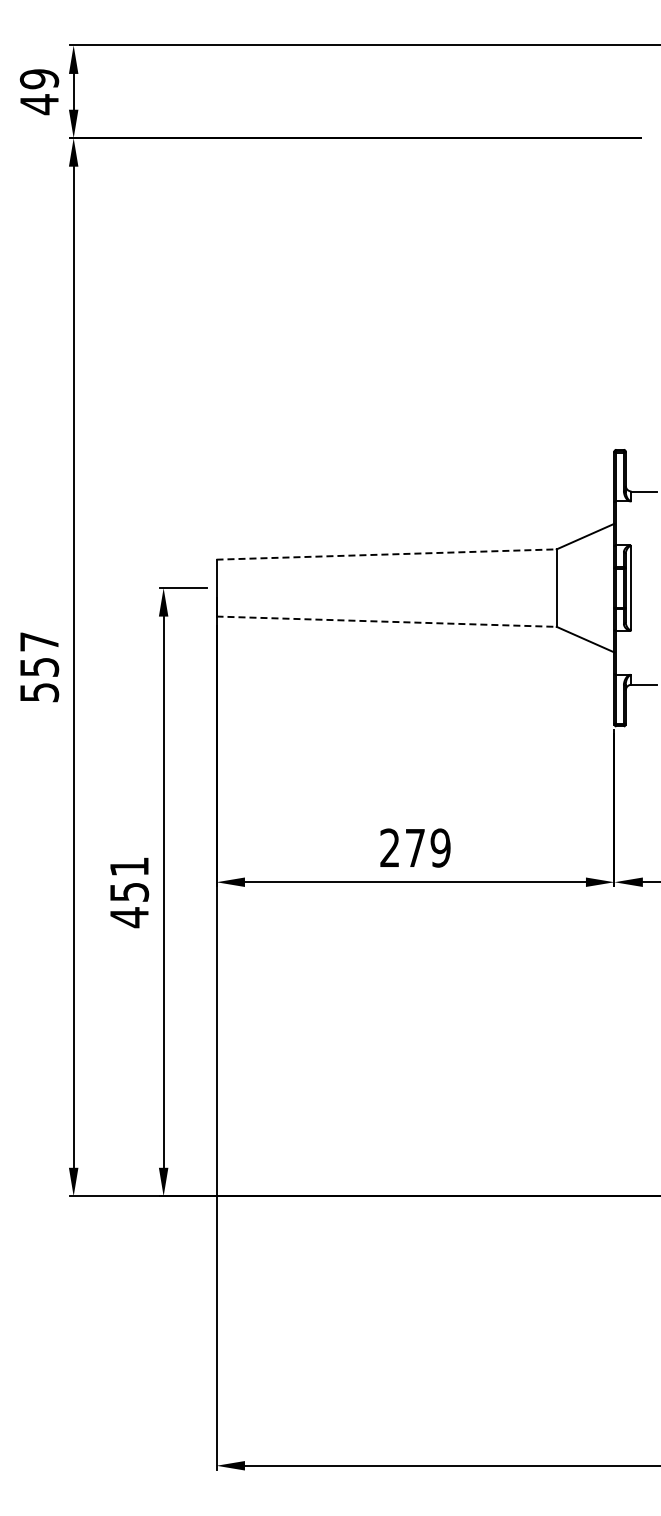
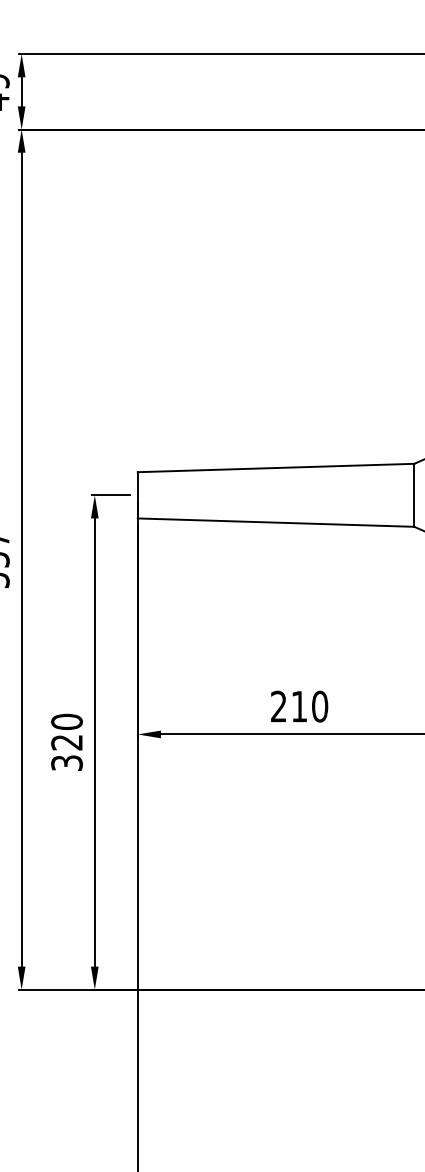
line: (387, 554) -> (276, 467), dashed -> solid
line: (387, 621) -> (276, 522), dashed -> solid
text: (428, 847) -> (310, 706), 279 -> 210
text: (129, 892) -> (67, 742), 451 -> 320

